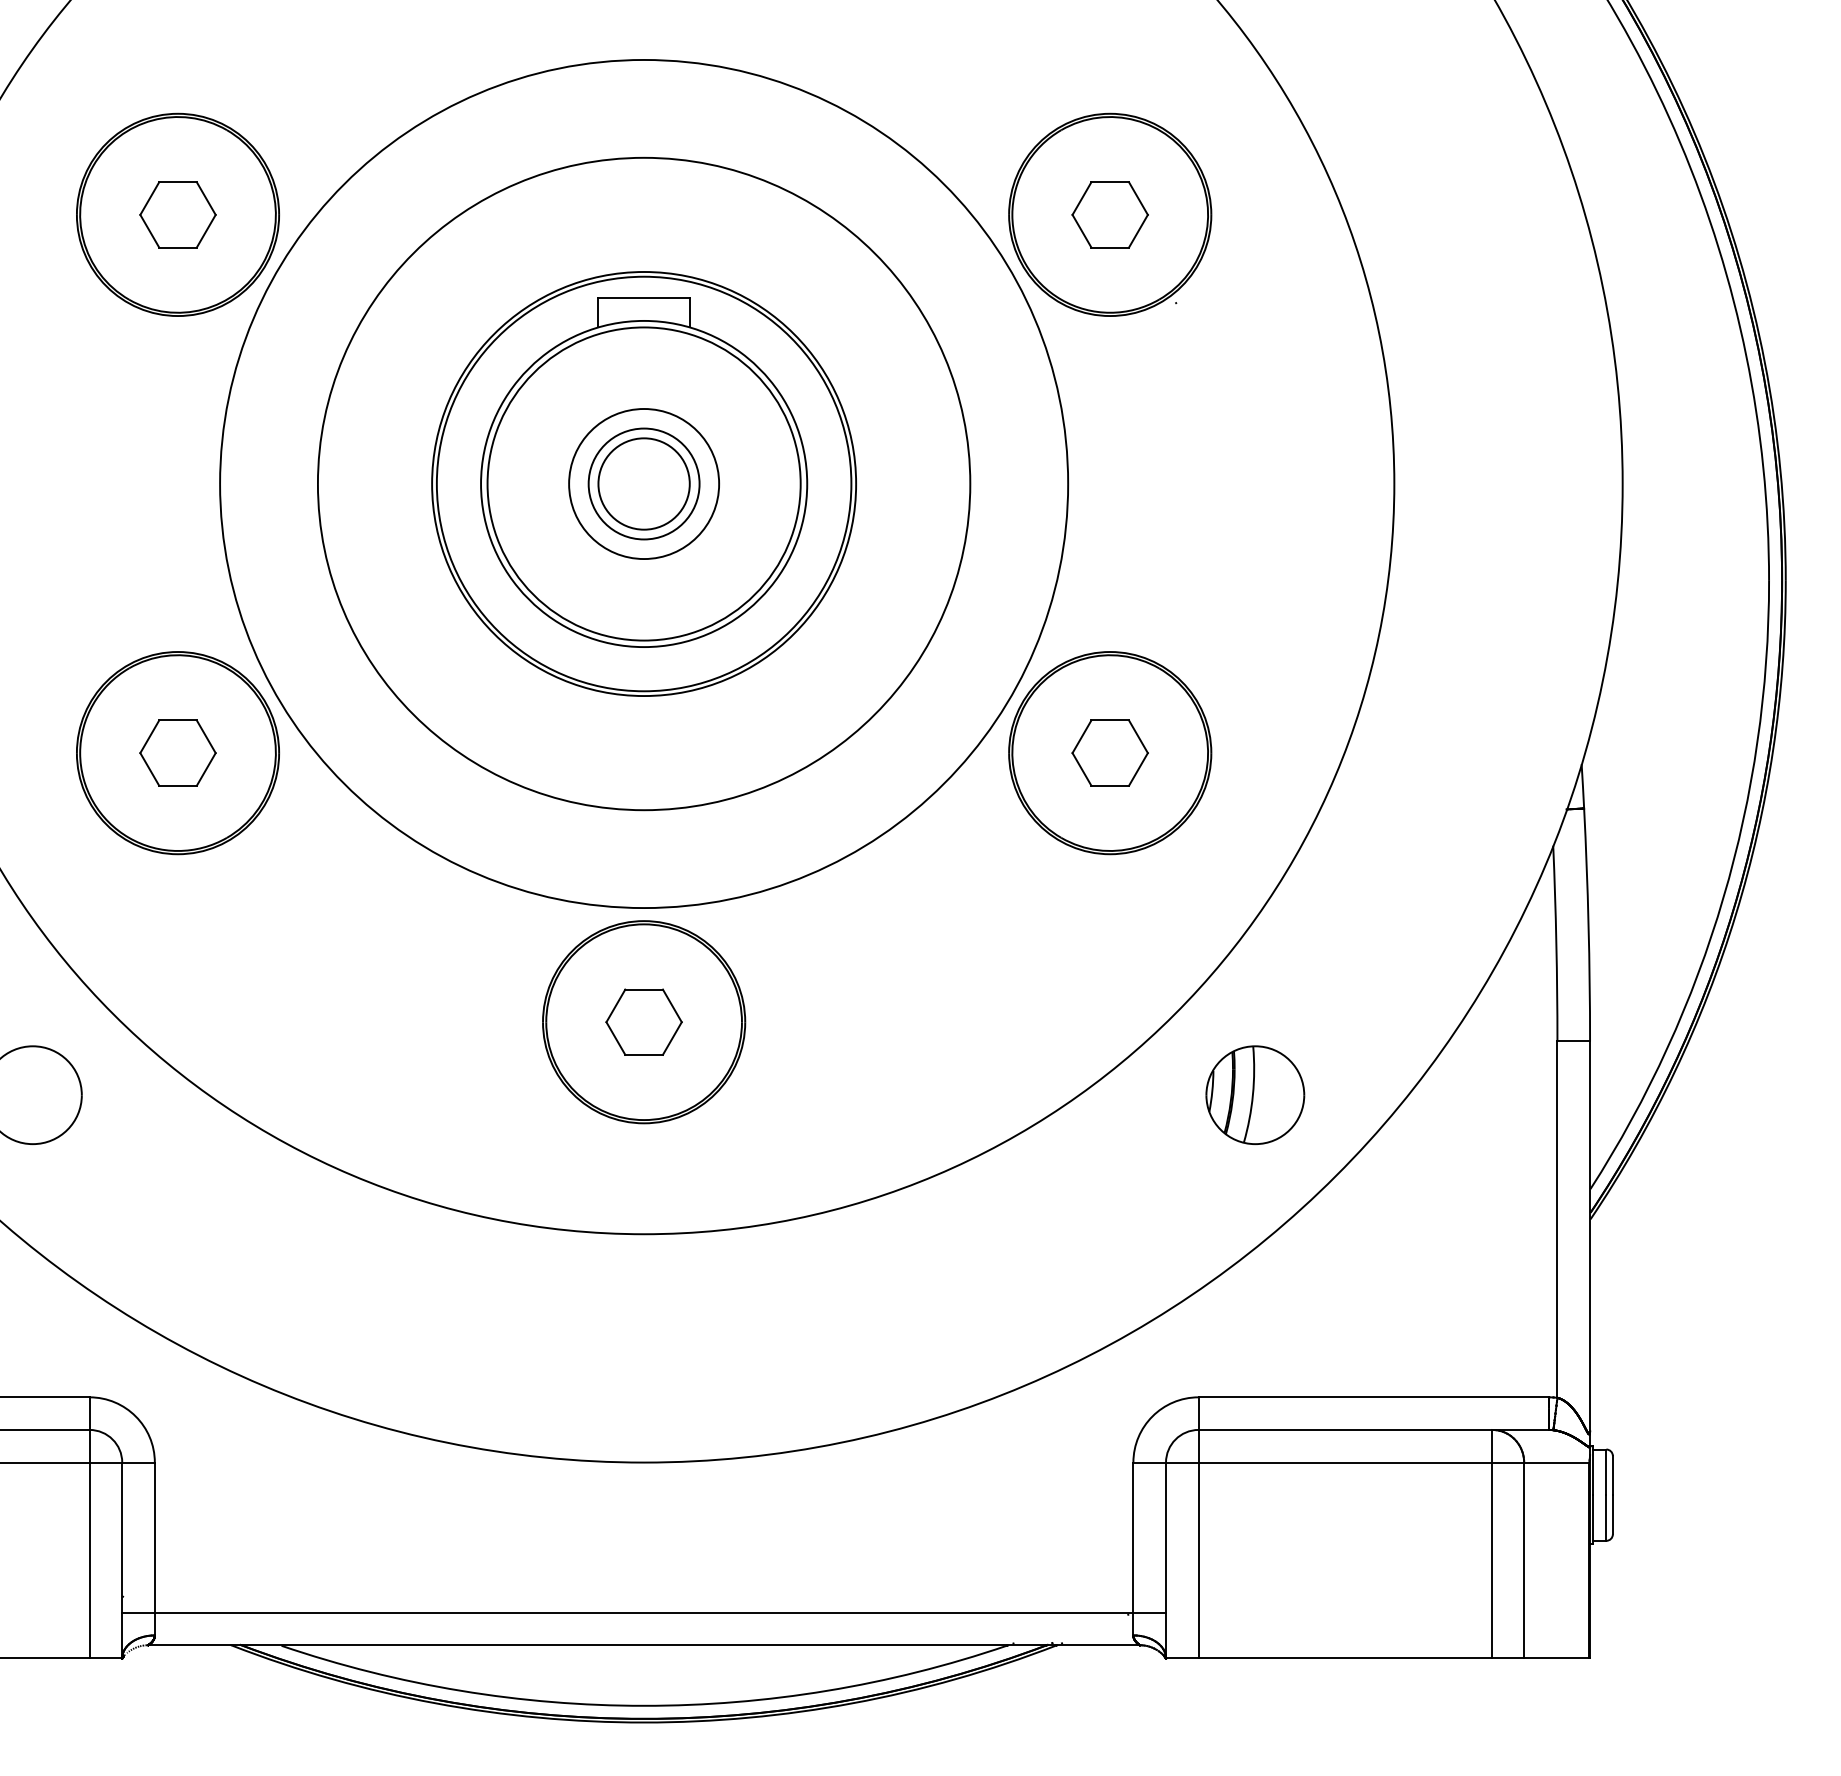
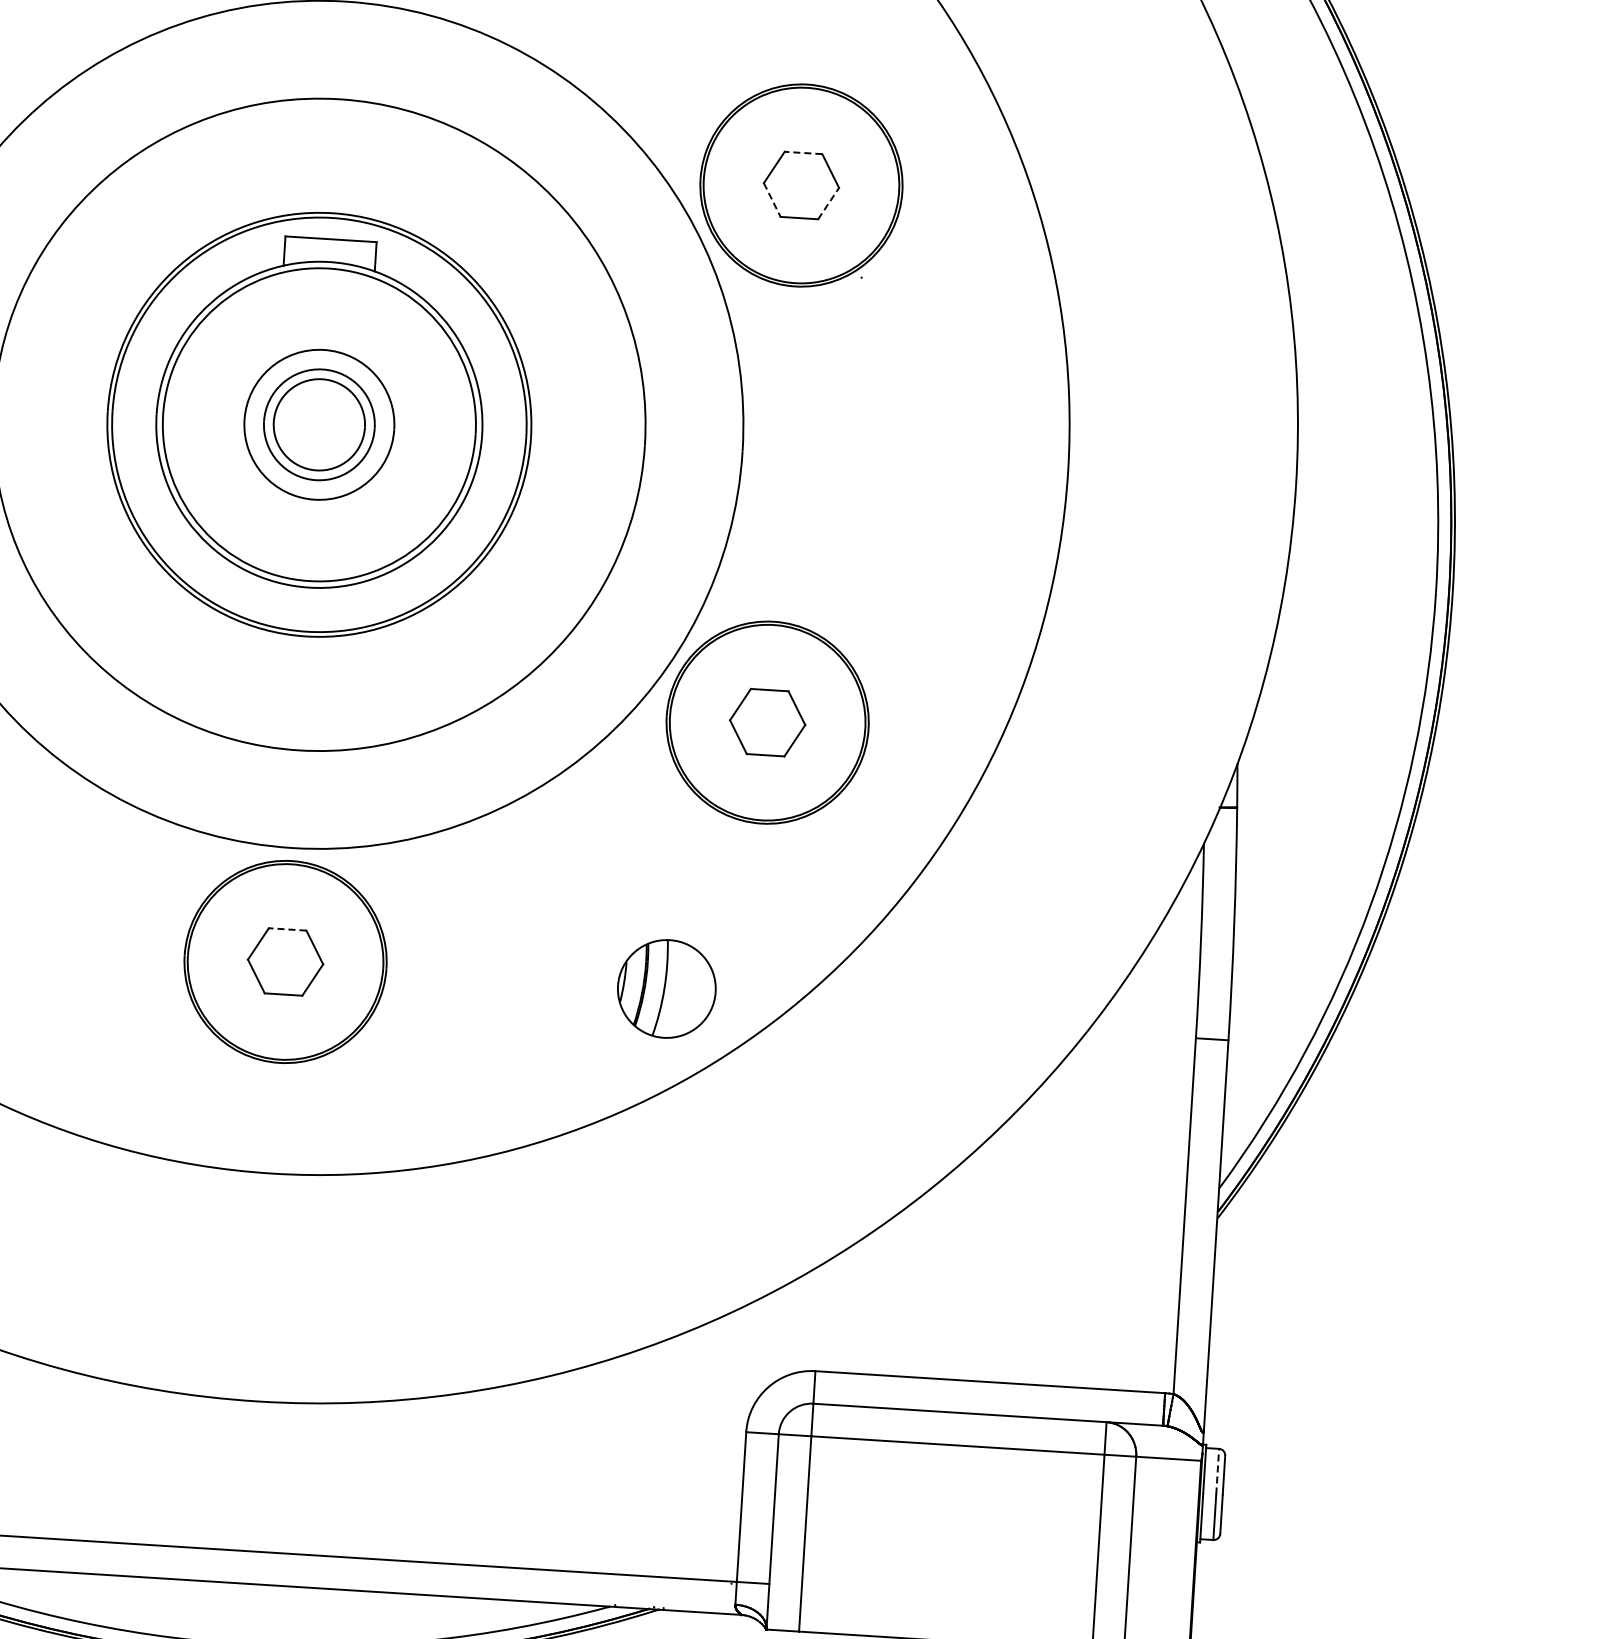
line: (1110, 182) -> (803, 153), solid -> dashed
line: (1081, 231) -> (771, 200), solid -> dashed
line: (1138, 231) -> (828, 203), solid -> dashed
line: (644, 989) -> (288, 929), solid -> dashed
part: (1255, 1094) -> (667, 988), moved
line: (1606, 1472) -> (1217, 1471), solid -> dashed

